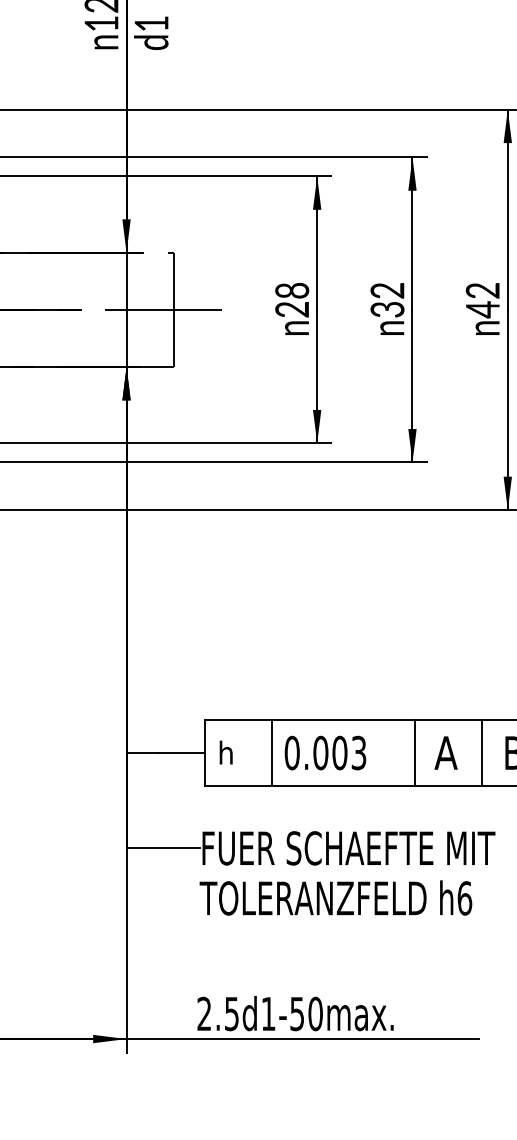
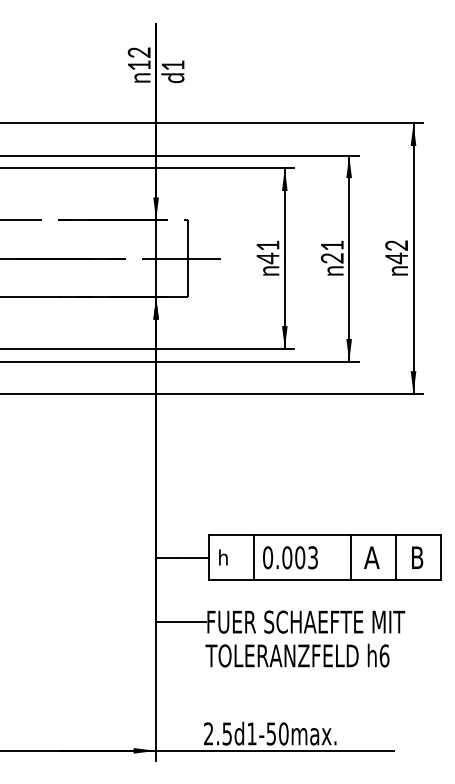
text: (386, 299) -> (331, 251), 32 -> 21
text: (291, 300) -> (267, 252), 28 -> 41

